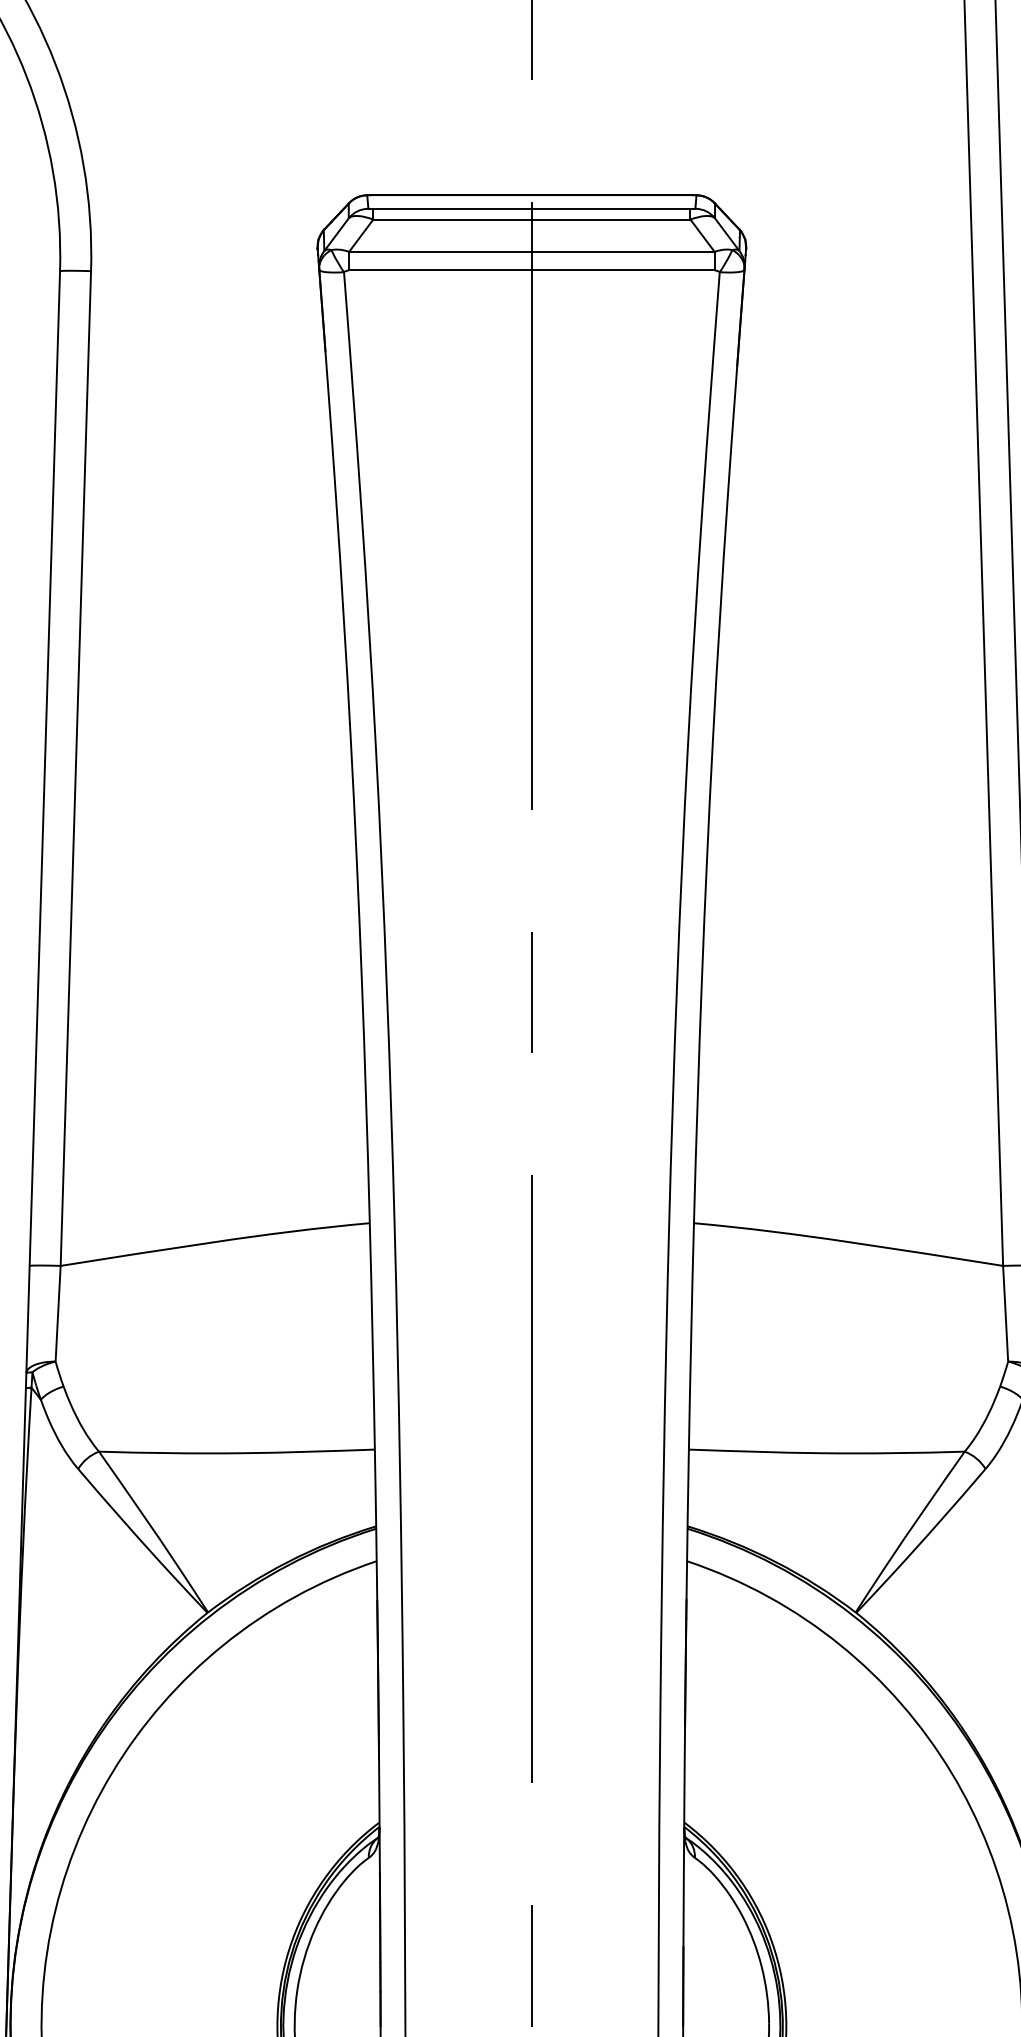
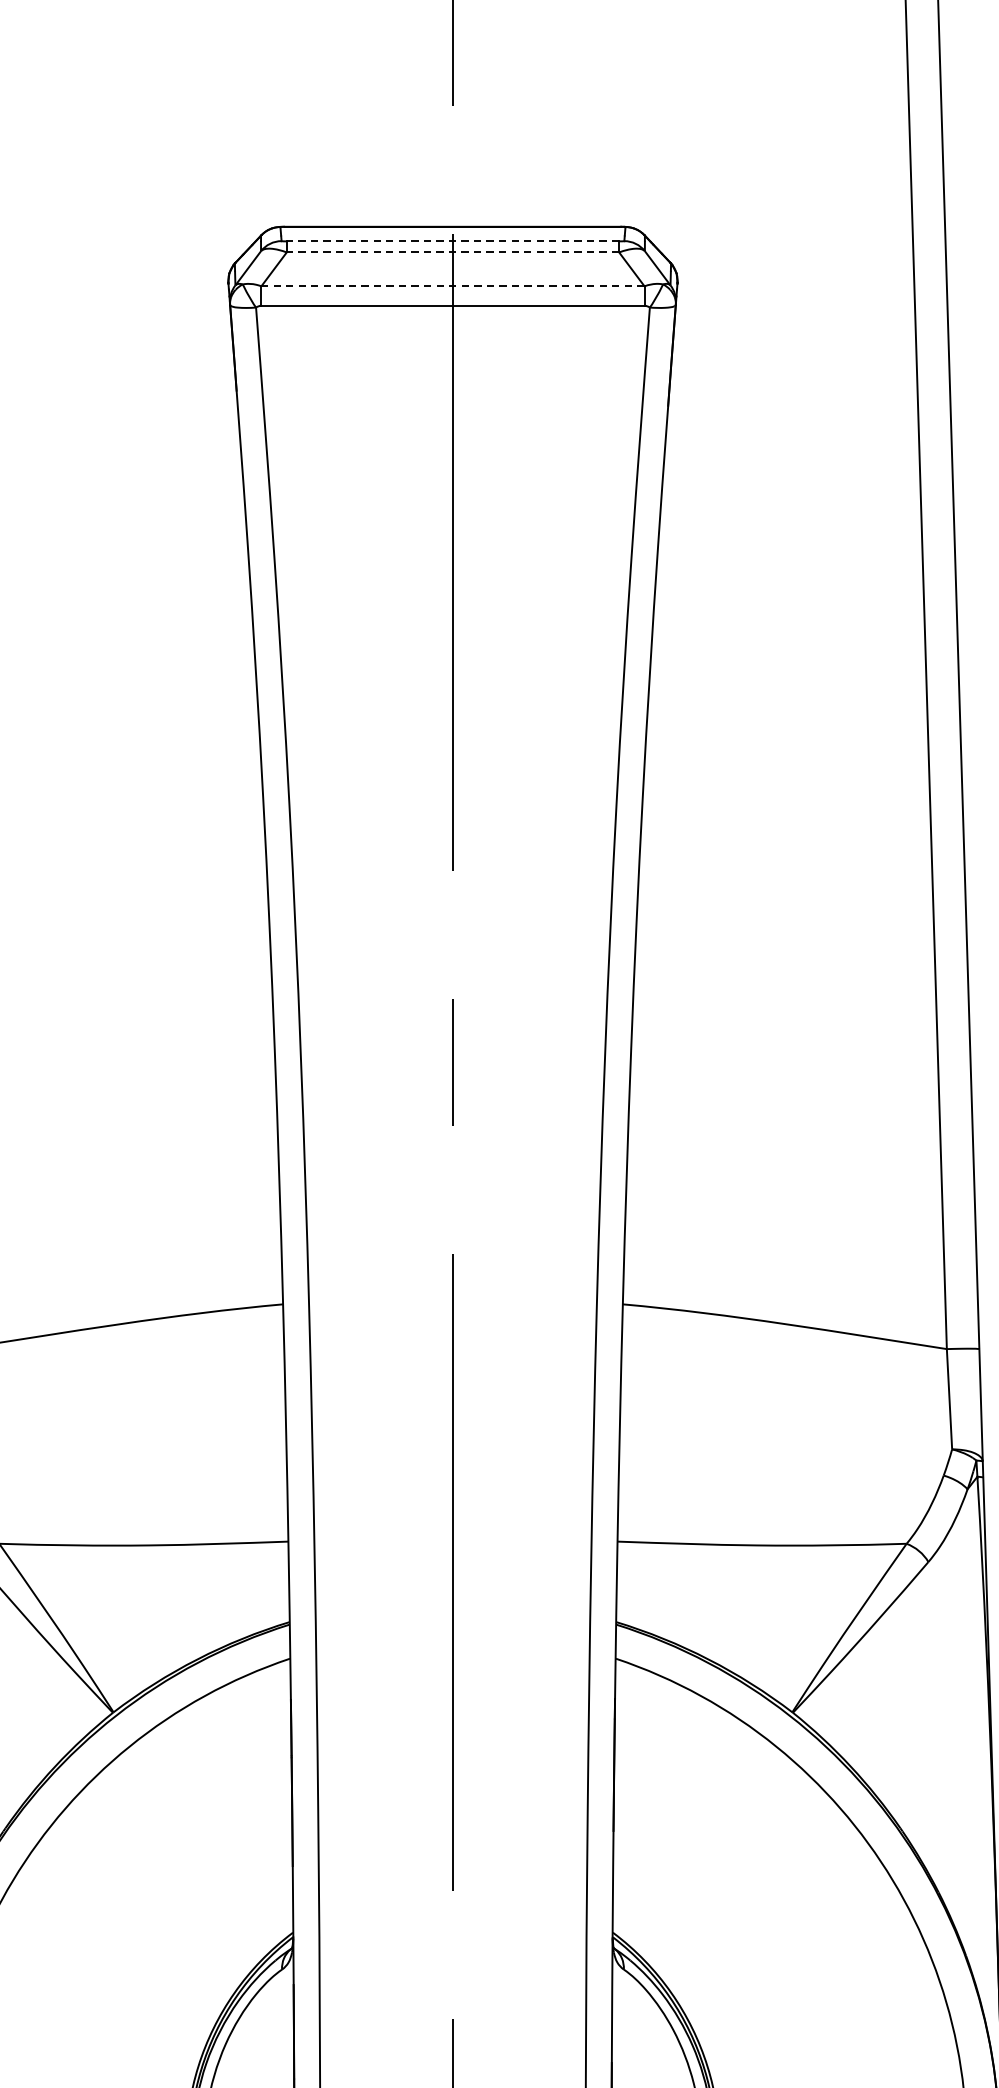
line: (531, 209) -> (452, 241), solid -> dashed
line: (531, 219) -> (452, 252), solid -> dashed
line: (531, 251) -> (452, 285), solid -> dashed

